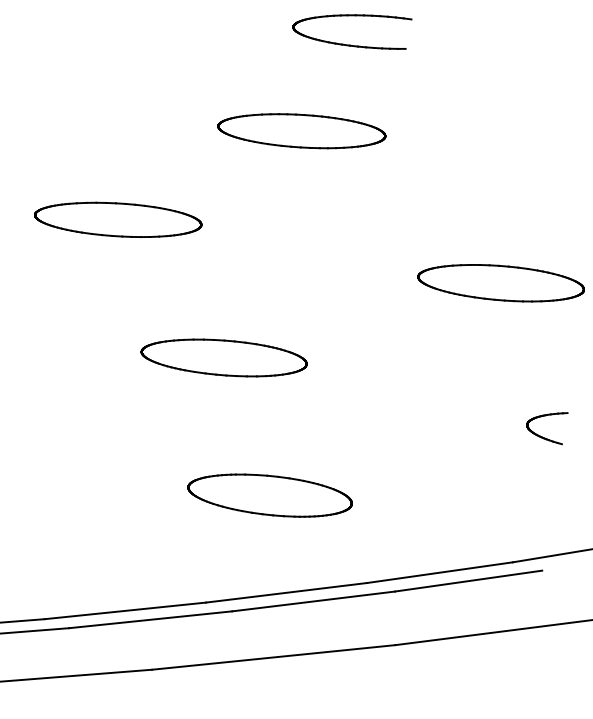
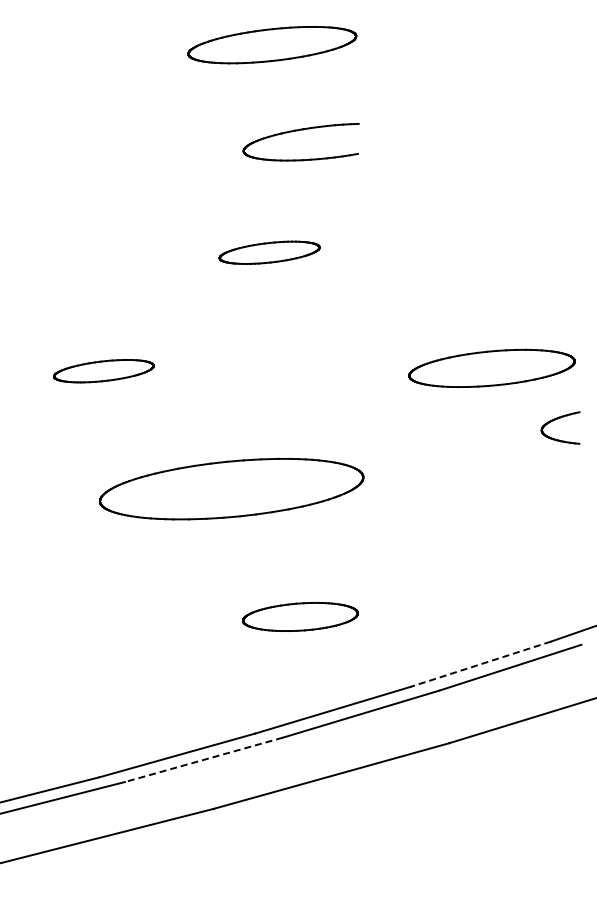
part: (301, 130) -> (269, 252), size x0.6
part: (117, 219) -> (103, 370), size x0.6
part: (223, 358) -> (231, 489), size x1.6
part: (545, 416) -> (558, 419), moved
part: (270, 494) -> (300, 616), size x0.7
line: (440, 573) -> (481, 664), solid -> dashed
line: (150, 619) -> (203, 759), solid -> dashed

